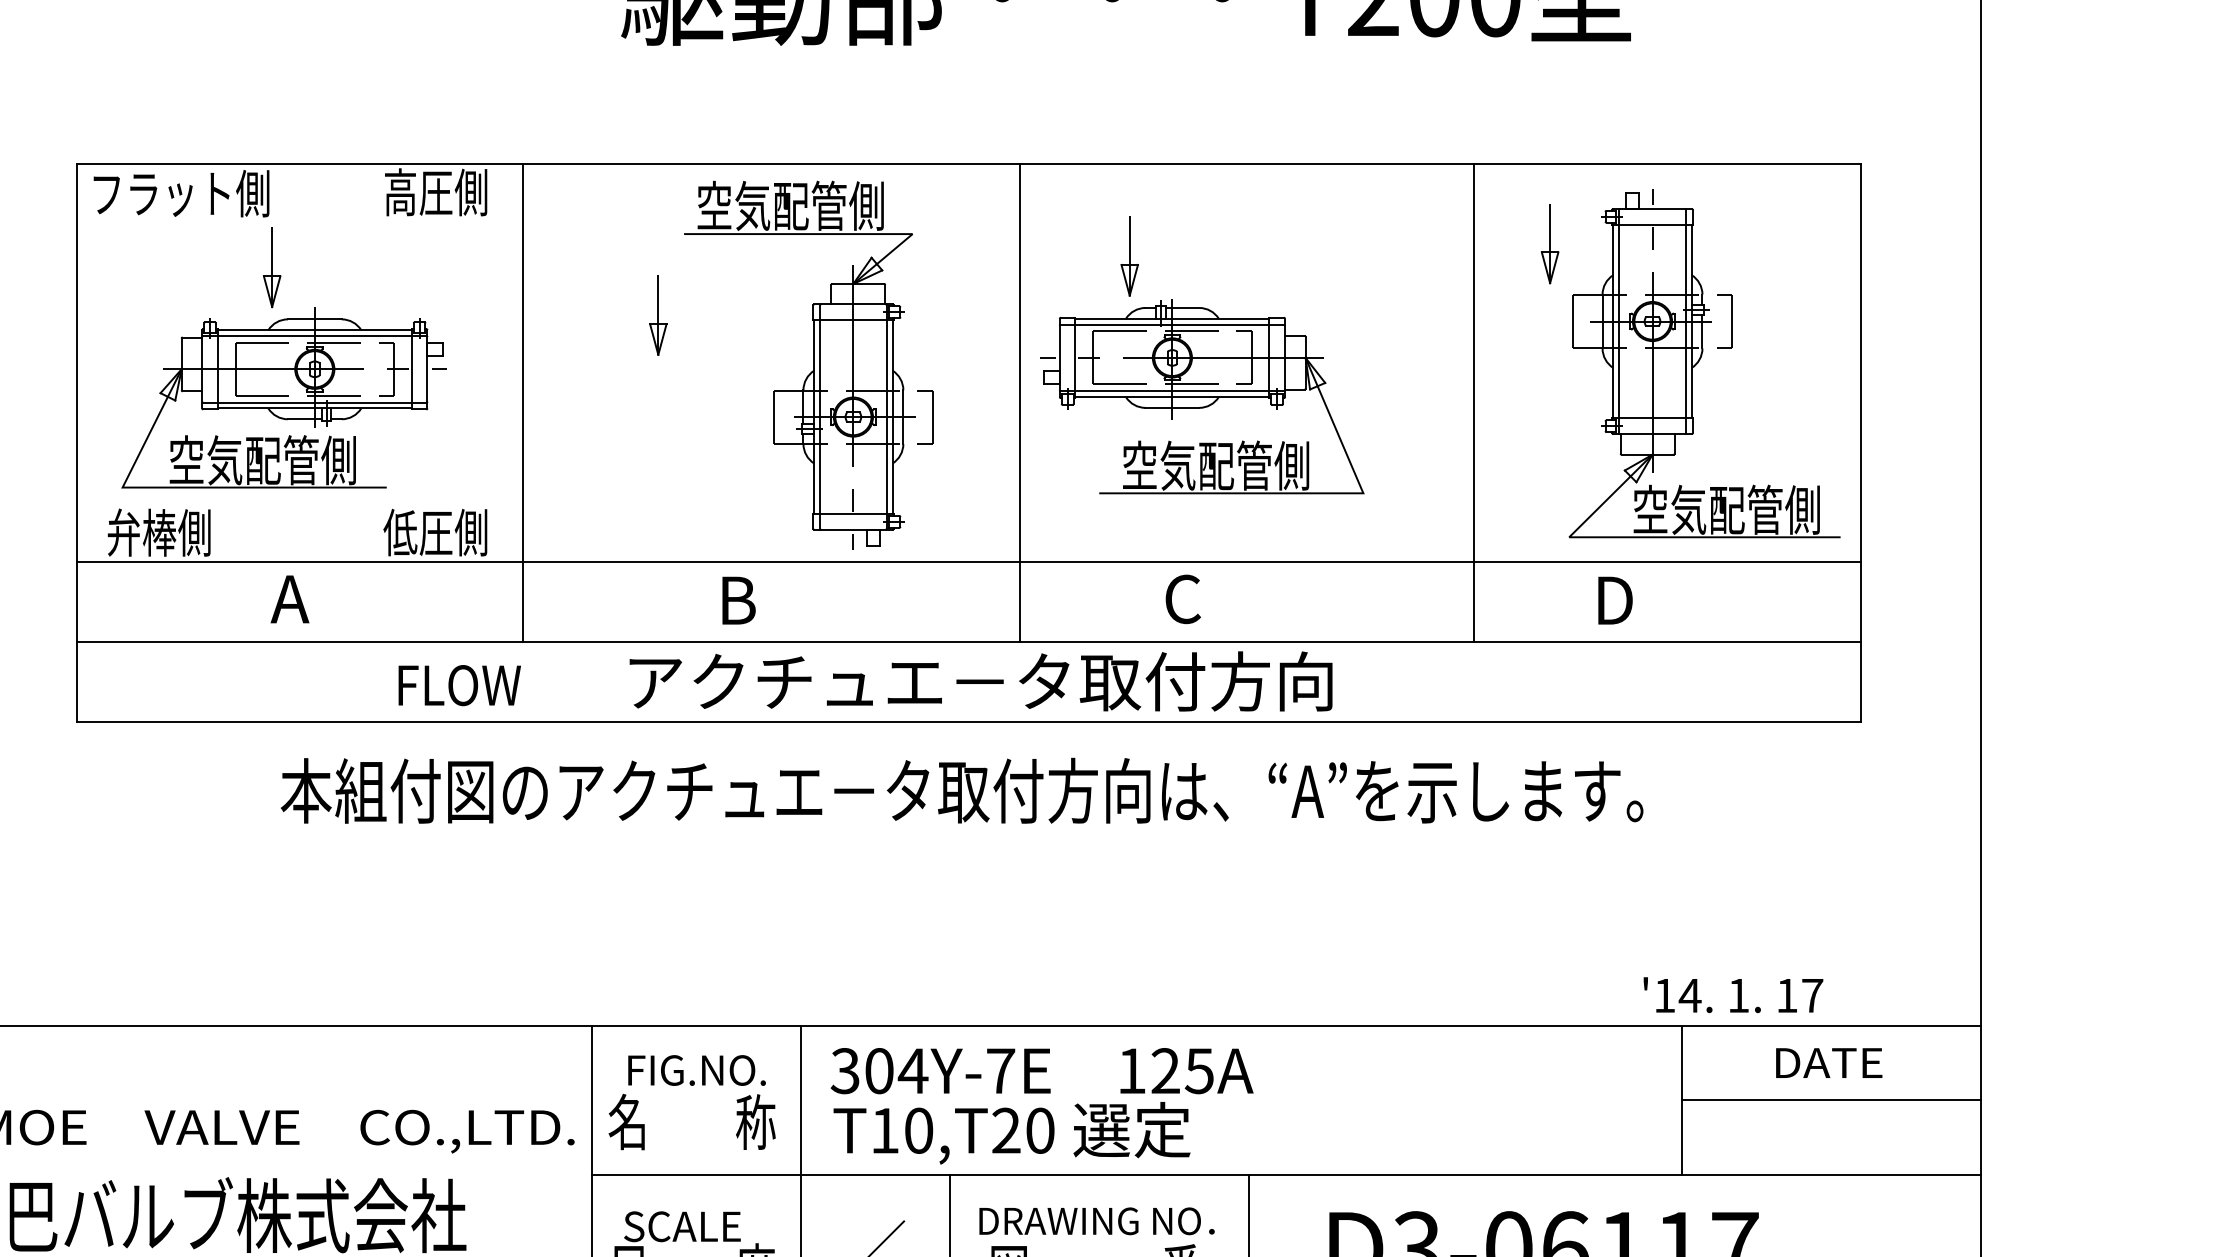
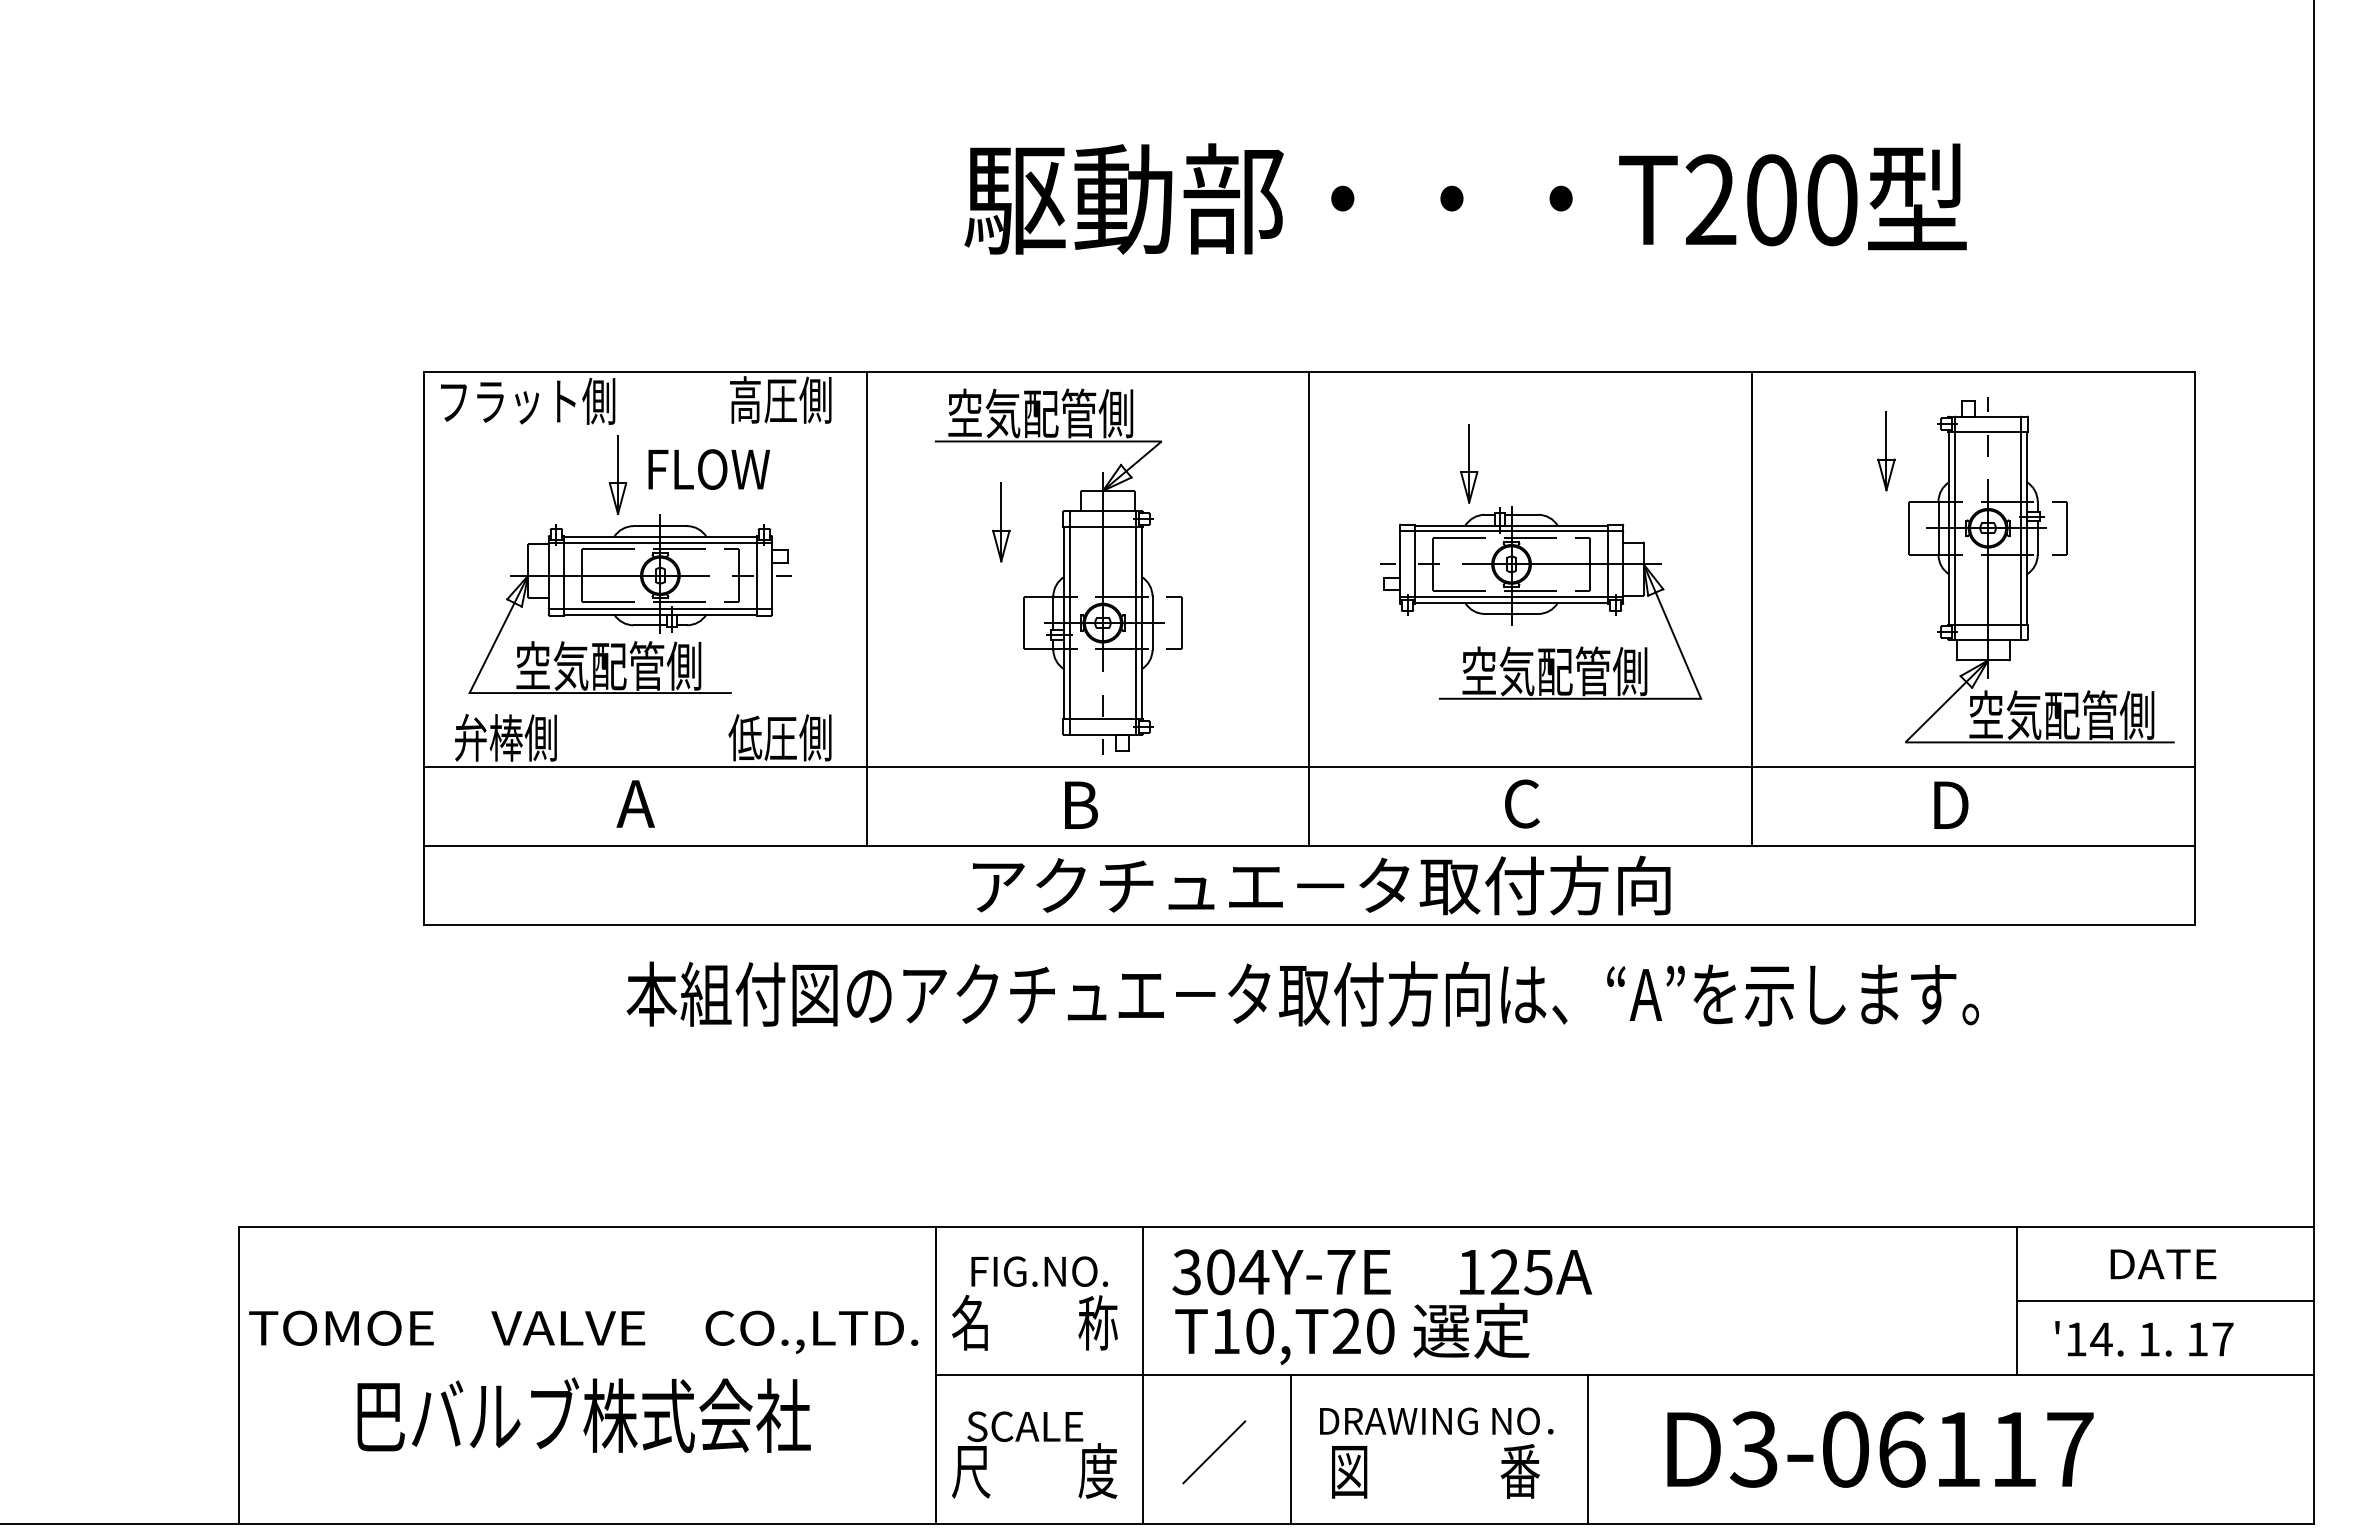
part: (808, 365) -> (1058, 571), moved
line: (1020, 403) -> (1309, 609), moved
line: (1474, 403) -> (1752, 609), moved
text: (459, 685) -> (708, 469), moved
text: (1733, 994) -> (2144, 1338), moved

